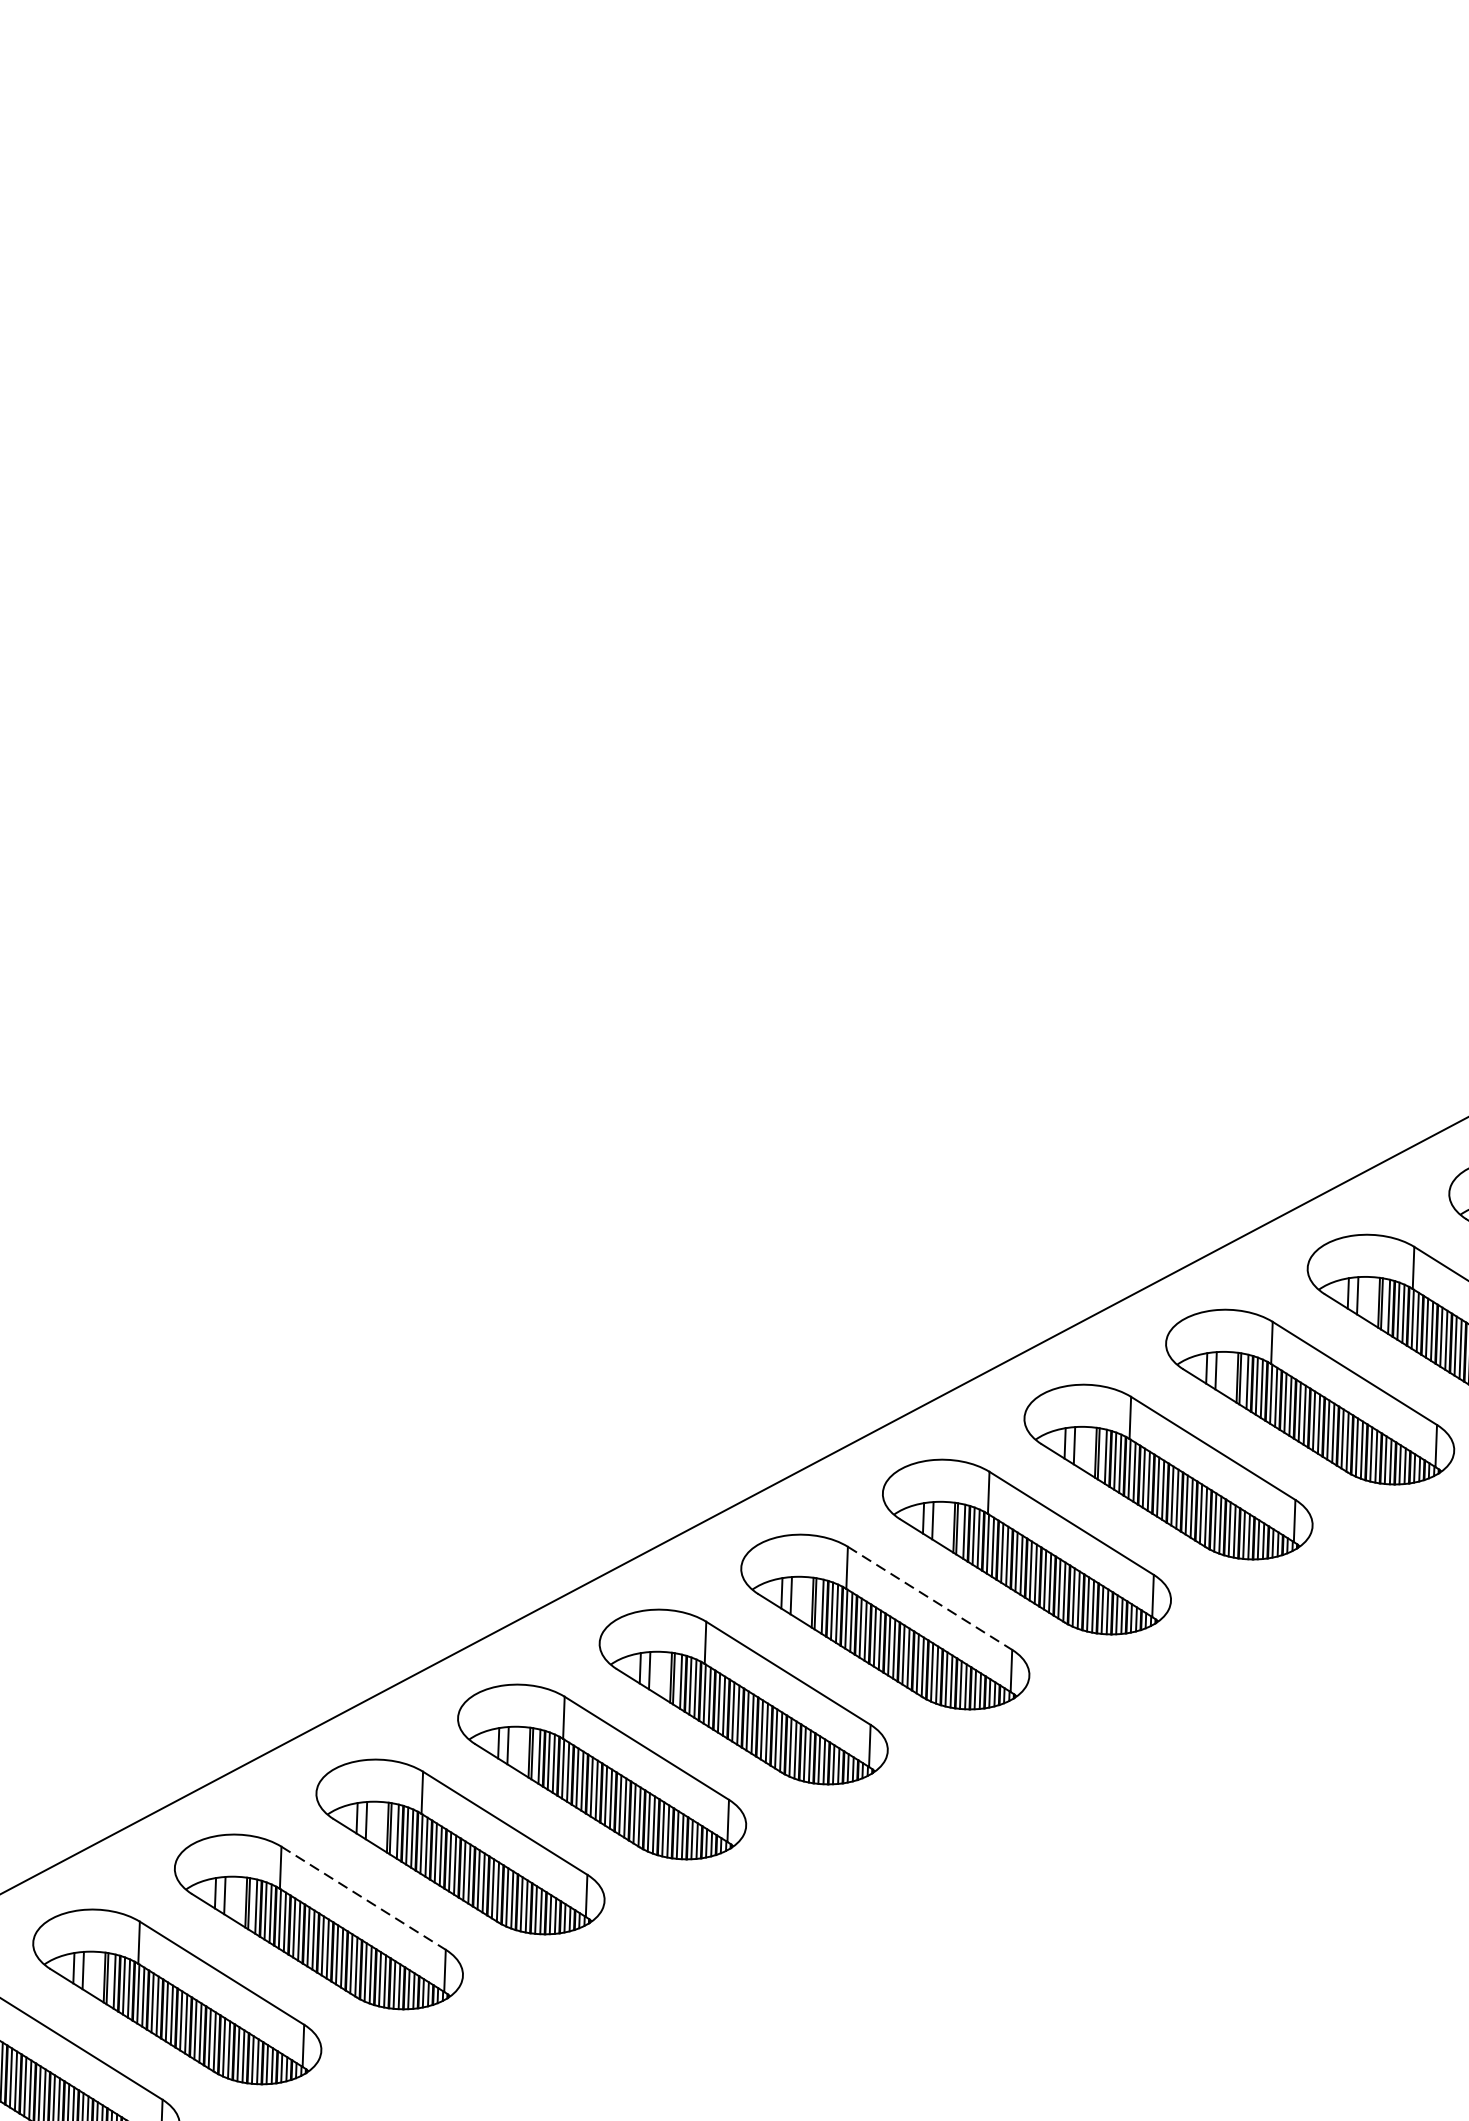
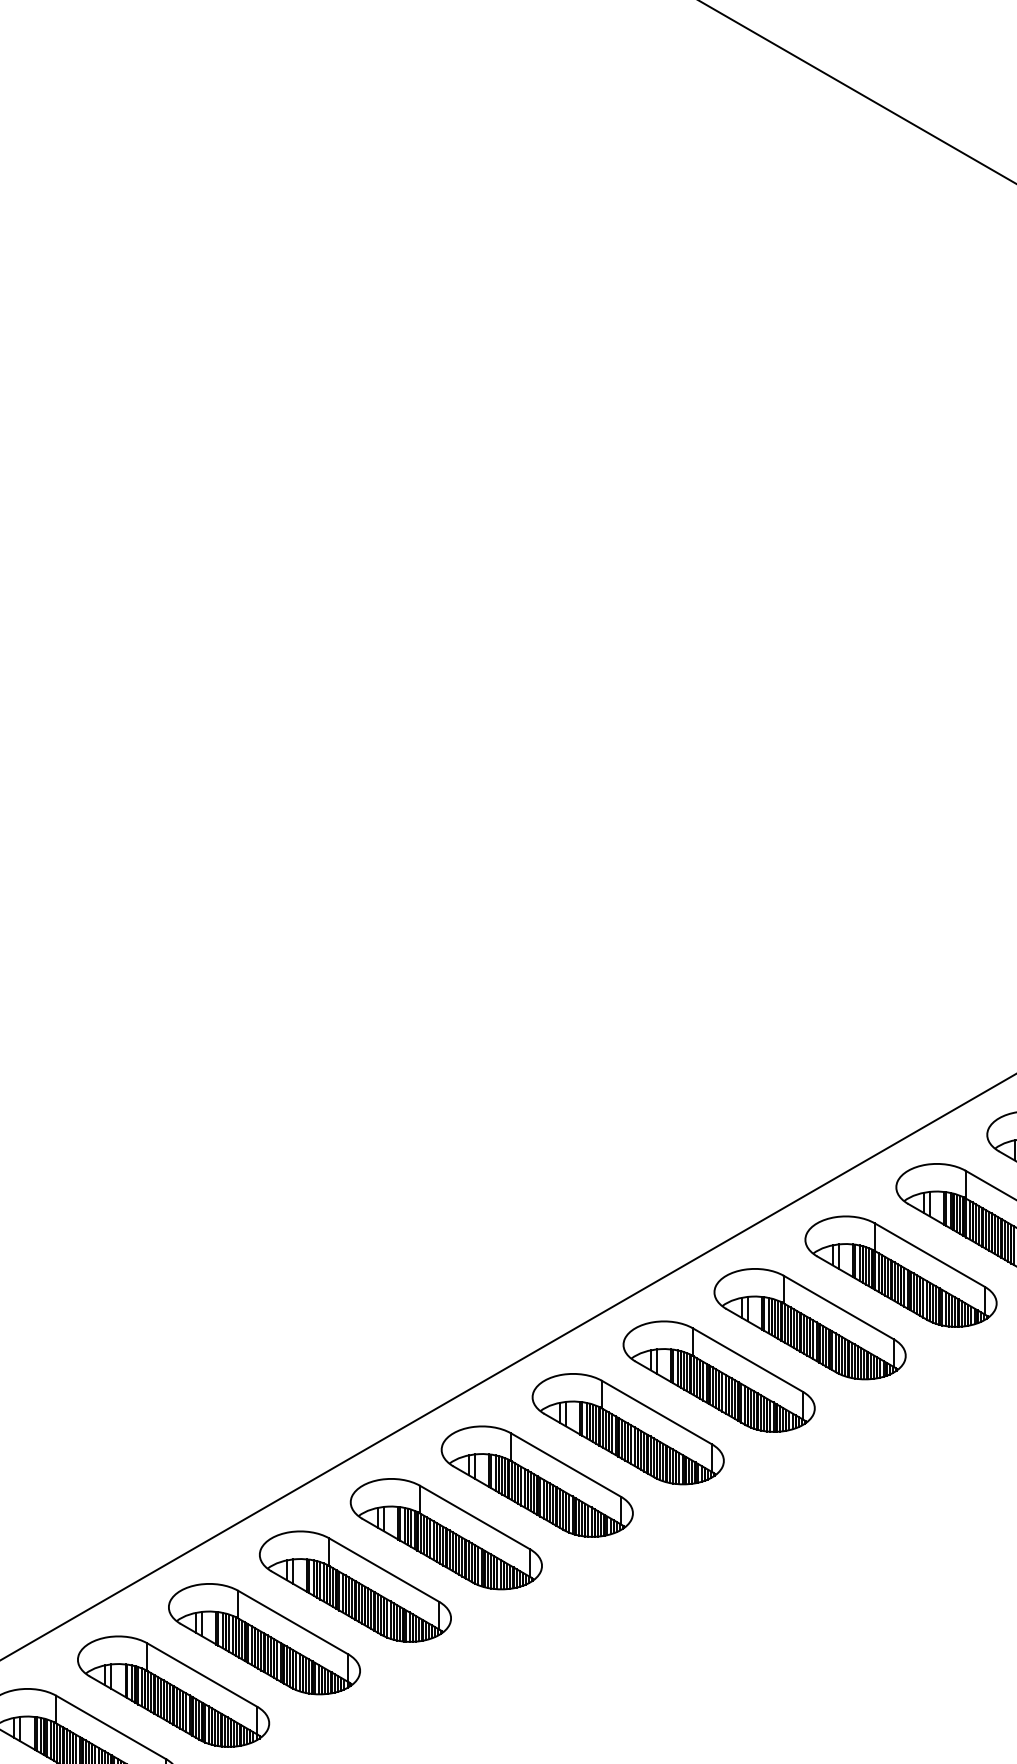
line: (929, 1598) -> (747, 1360), dashed -> solid
line: (364, 1898) -> (384, 1570), dashed -> solid

